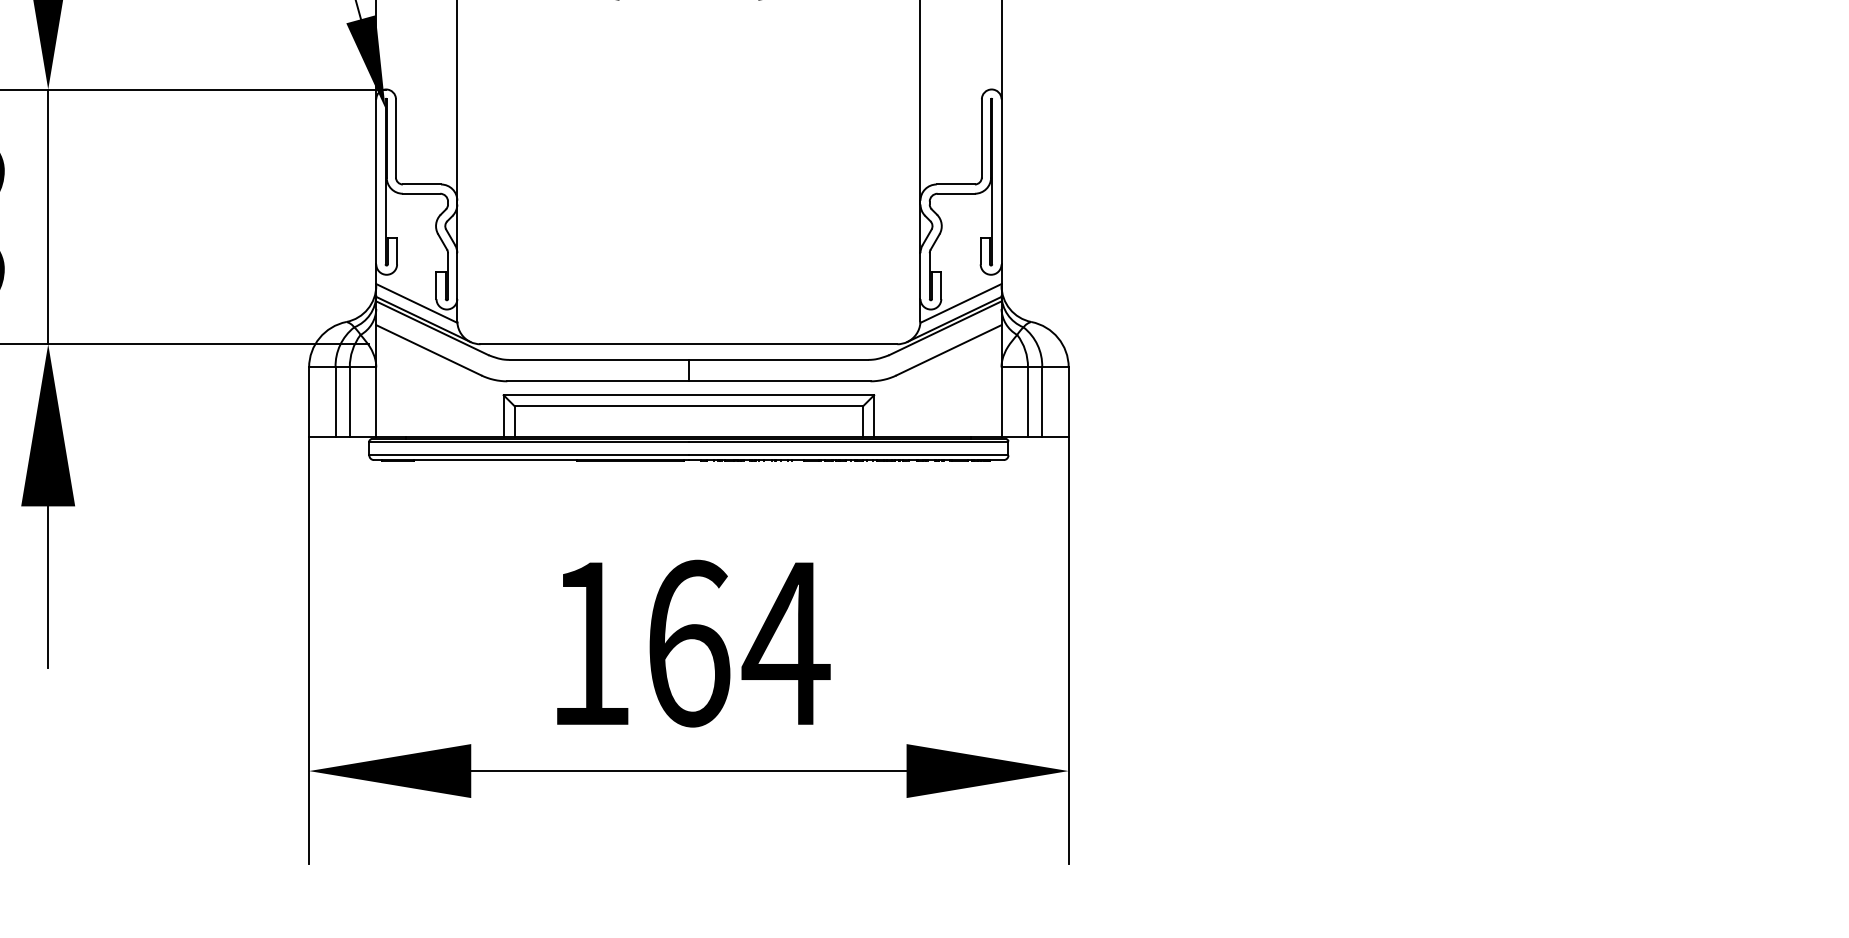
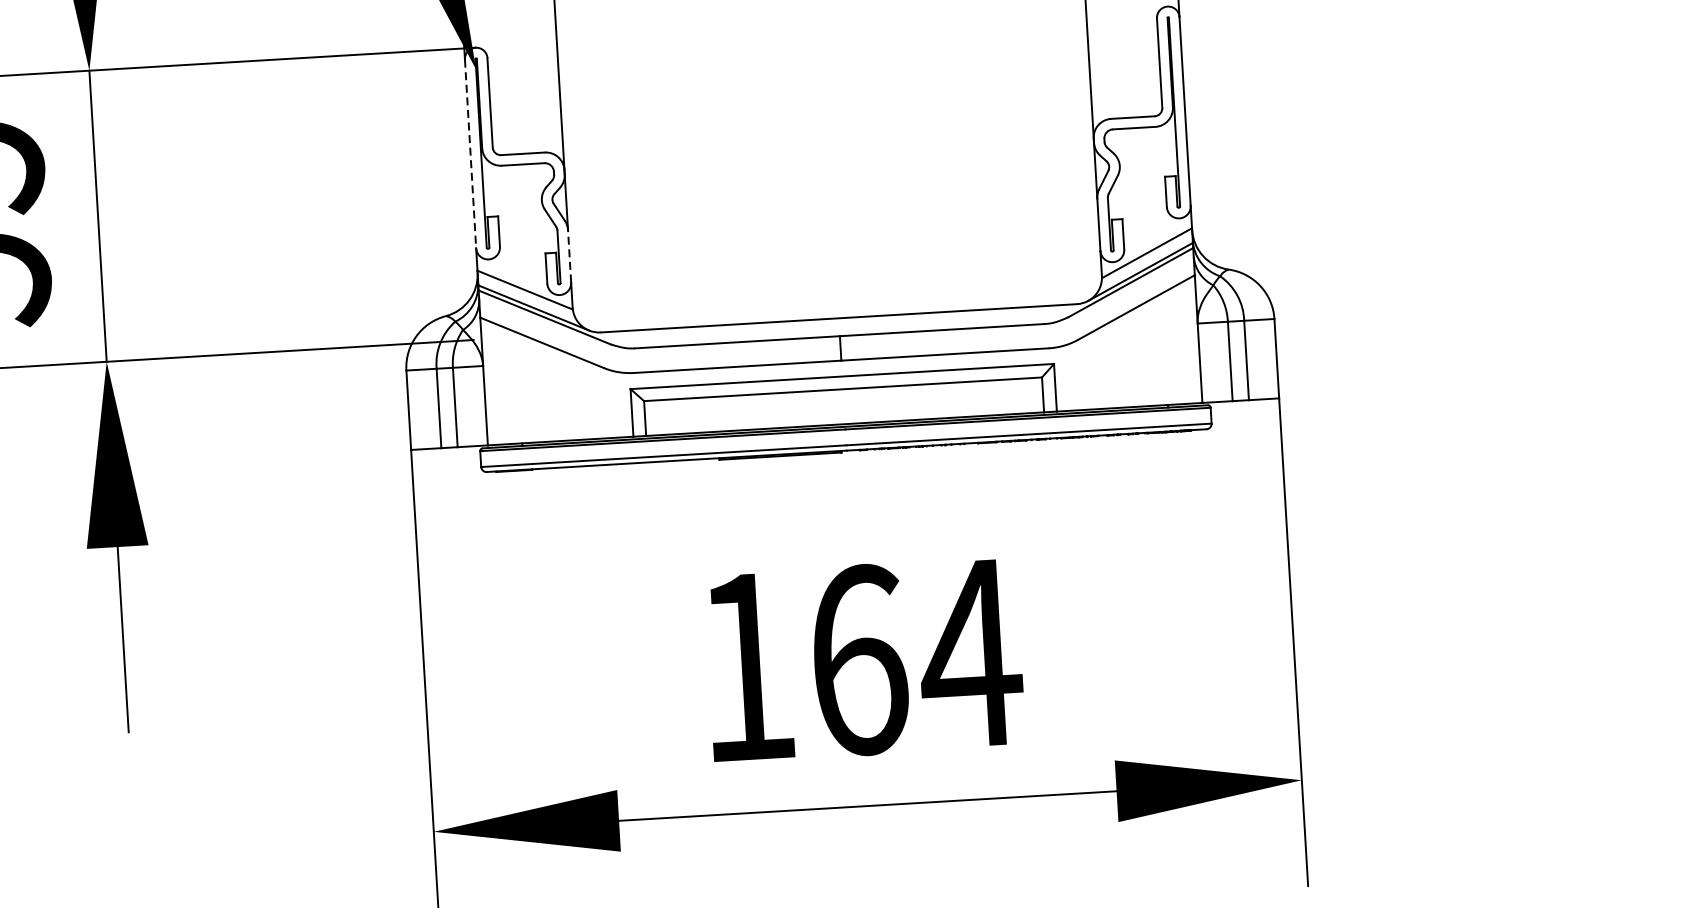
line: (376, 181) -> (470, 153), solid -> dashed
line: (457, 276) -> (569, 256), solid -> dashed

